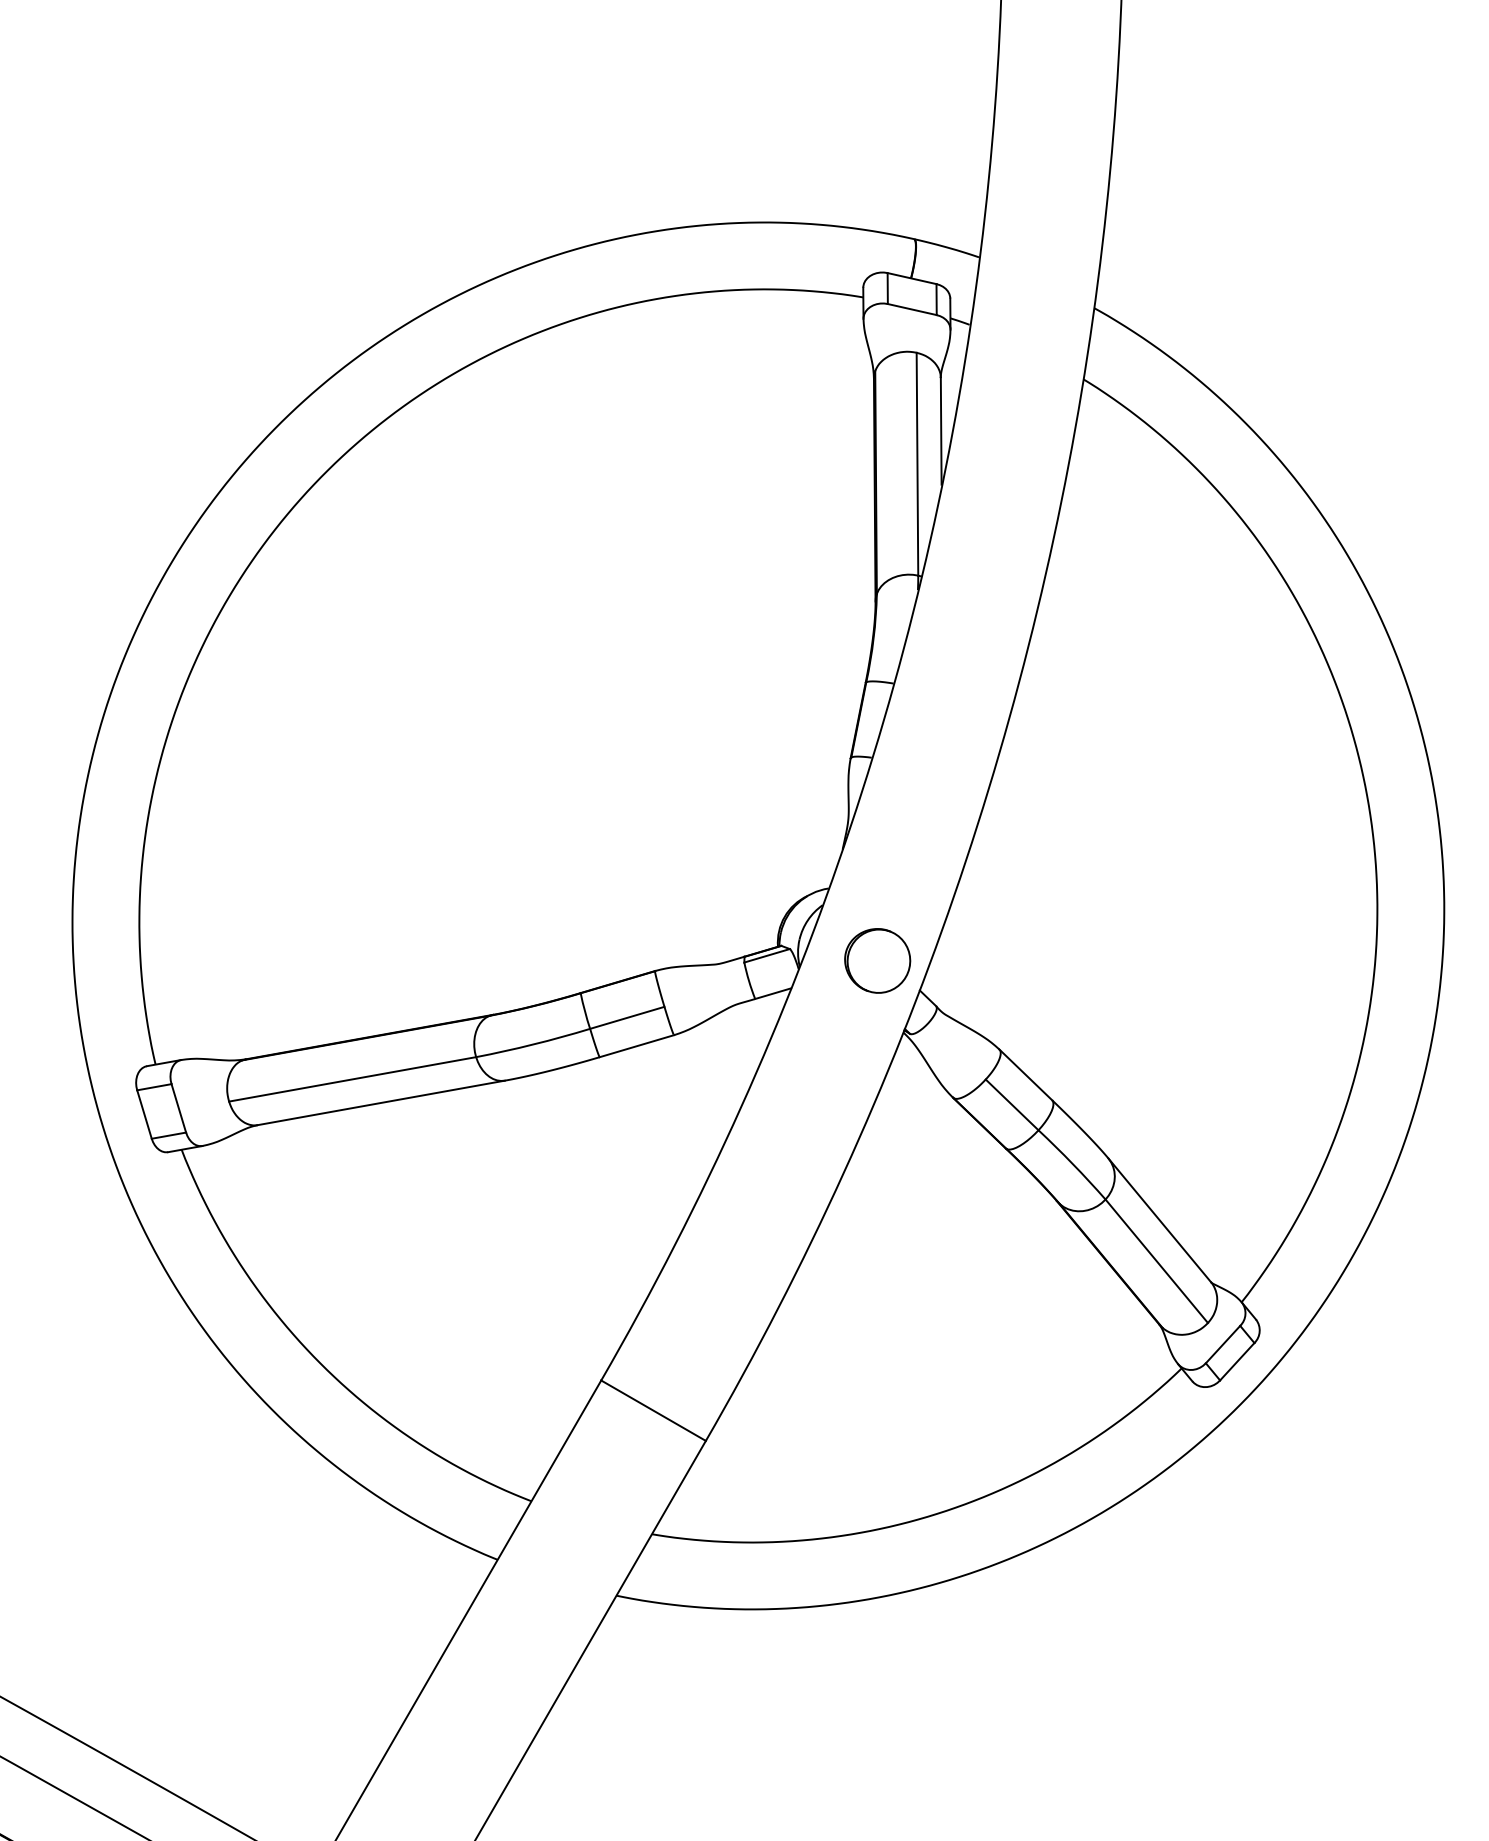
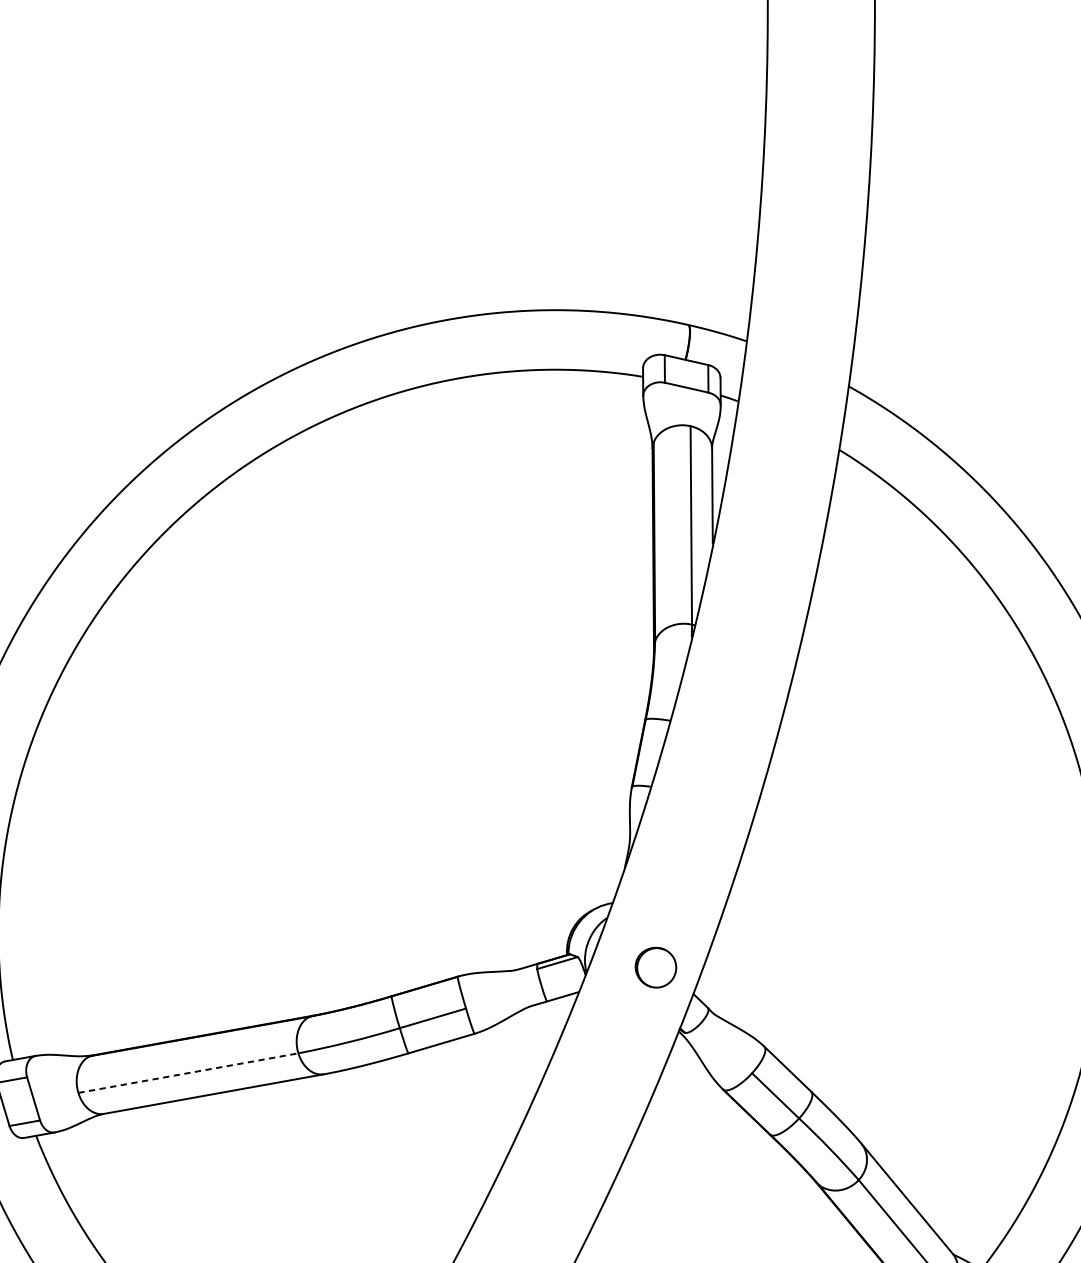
part: (877, 960) -> (655, 967), size x0.7
line: (353, 1079) -> (189, 1073), solid -> dashed

